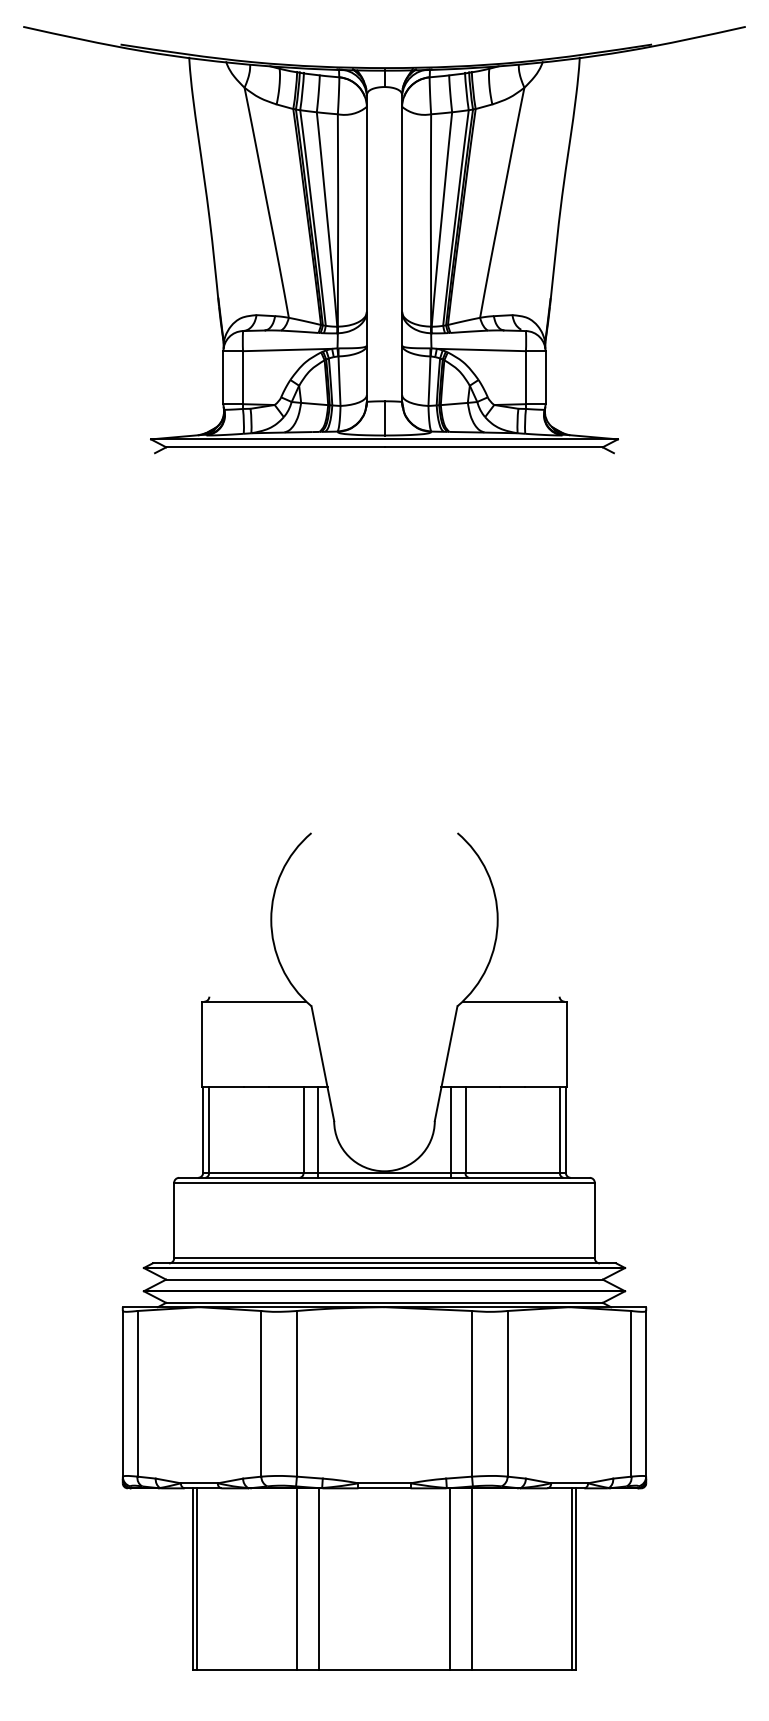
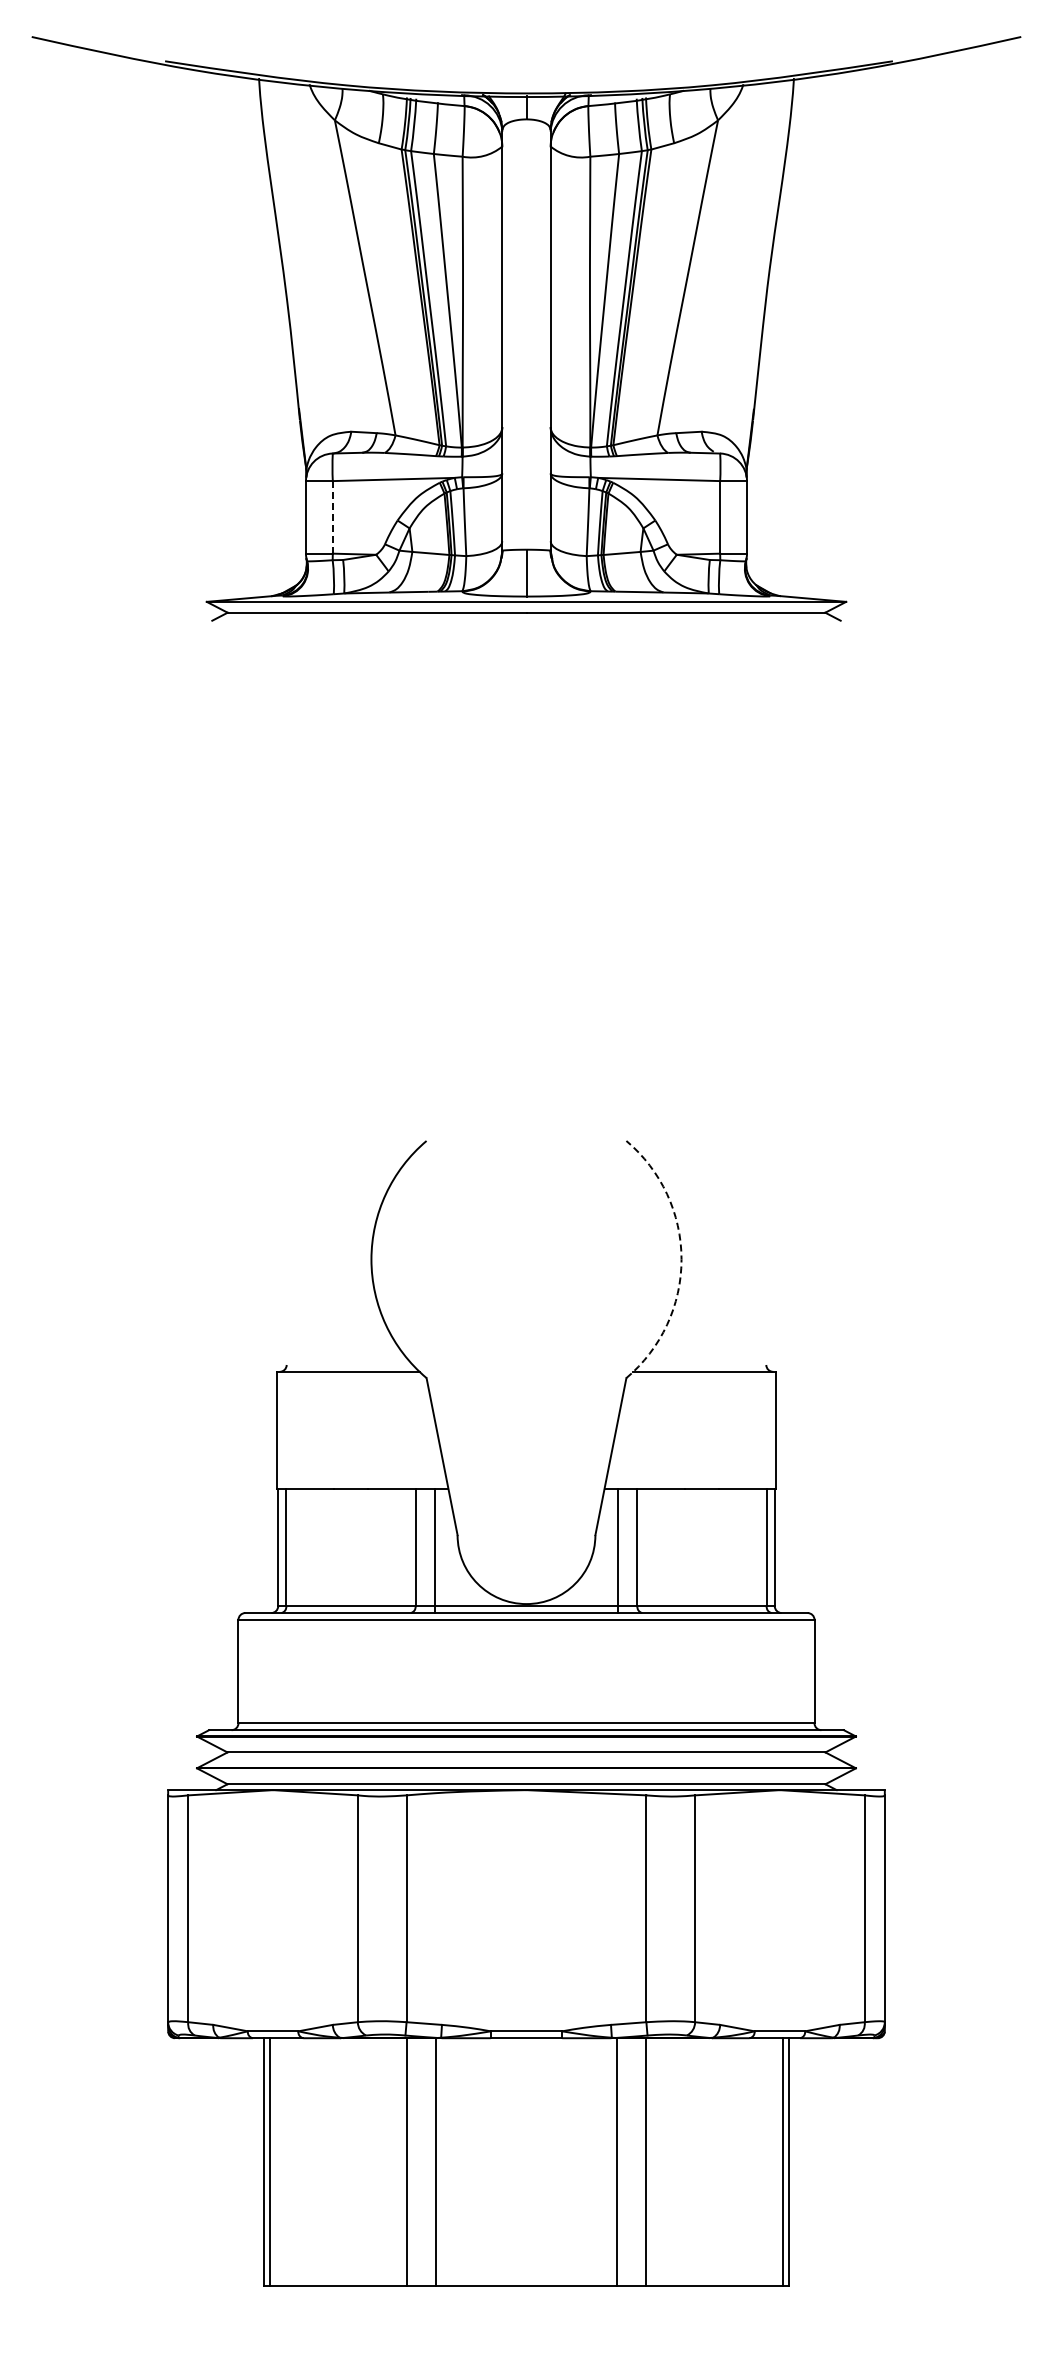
line: (242, 377) -> (332, 516), solid -> dashed
arc: (497, 919) -> (681, 1259), solid -> dashed

